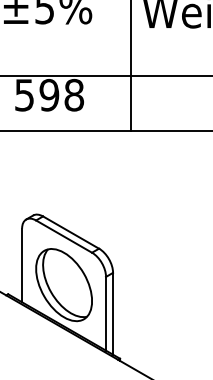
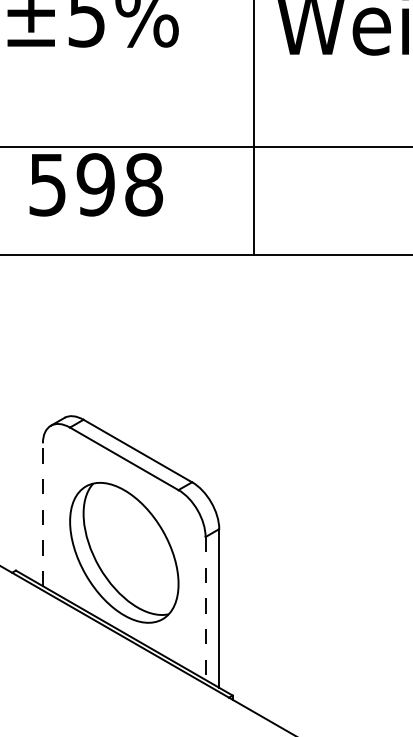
line: (22, 265) -> (43, 514), solid -> dashed
line: (106, 313) -> (206, 607), solid -> dashed

